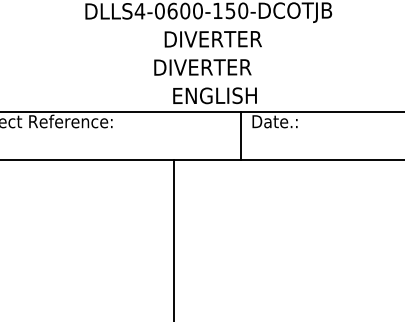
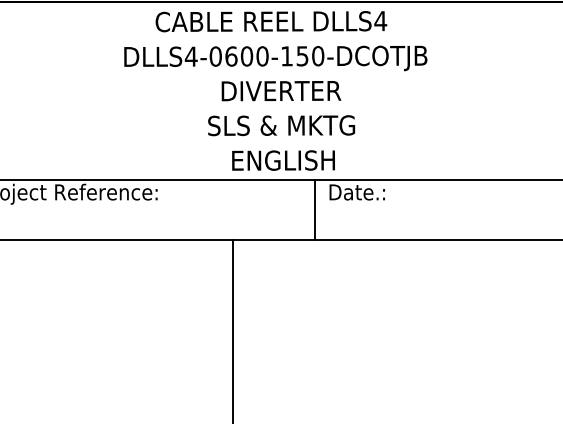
text: (213, 67) -> (281, 125), DIVERTER -> SLS & MKTG

